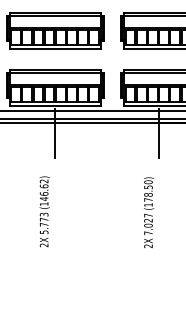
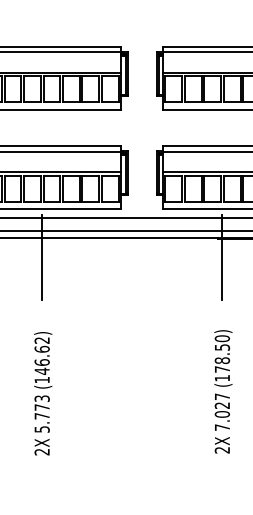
text: (44, 211) -> (42, 393), moved
text: (149, 212) -> (224, 391), moved

